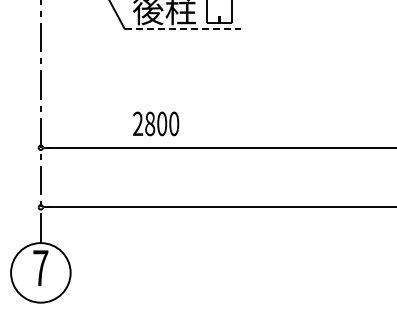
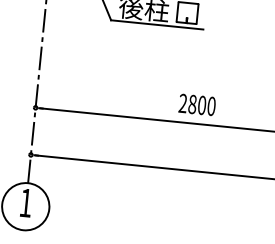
line: (183, 28) -> (157, 24), dashed -> solid
text: (156, 123) -> (197, 104), moved
text: (40, 268) -> (25, 203), 7 -> 1

